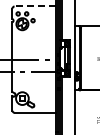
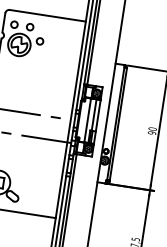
line: (35, 6) -> (48, 15), dashed -> solid

